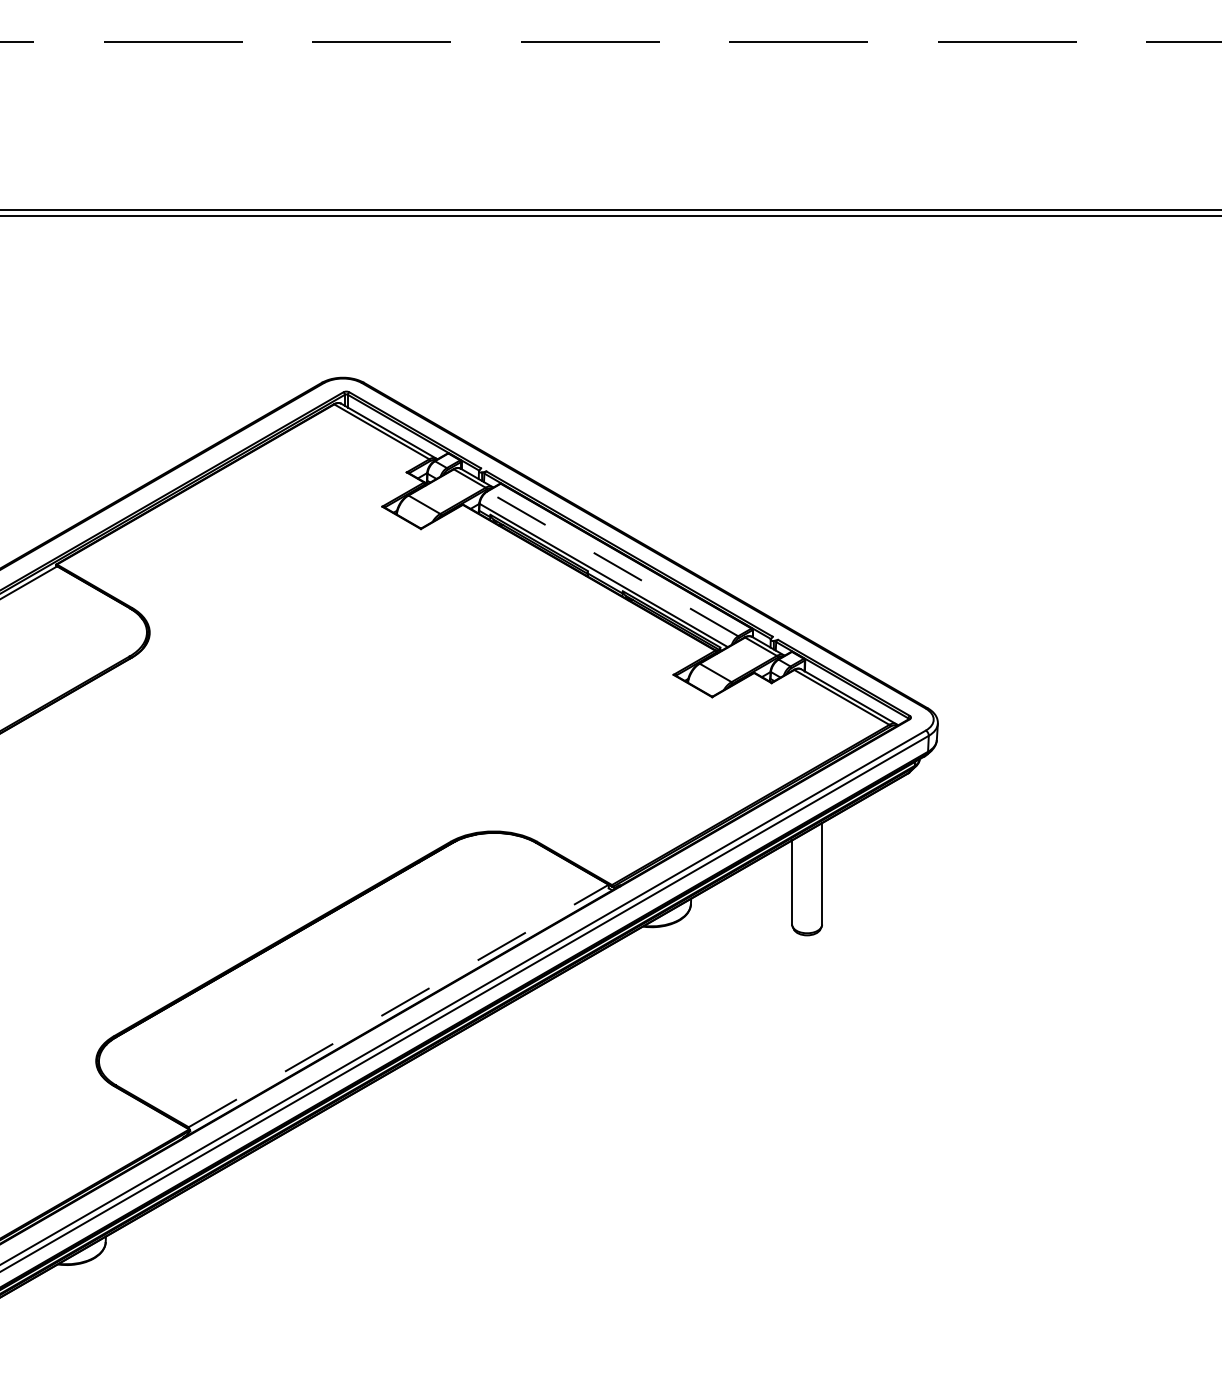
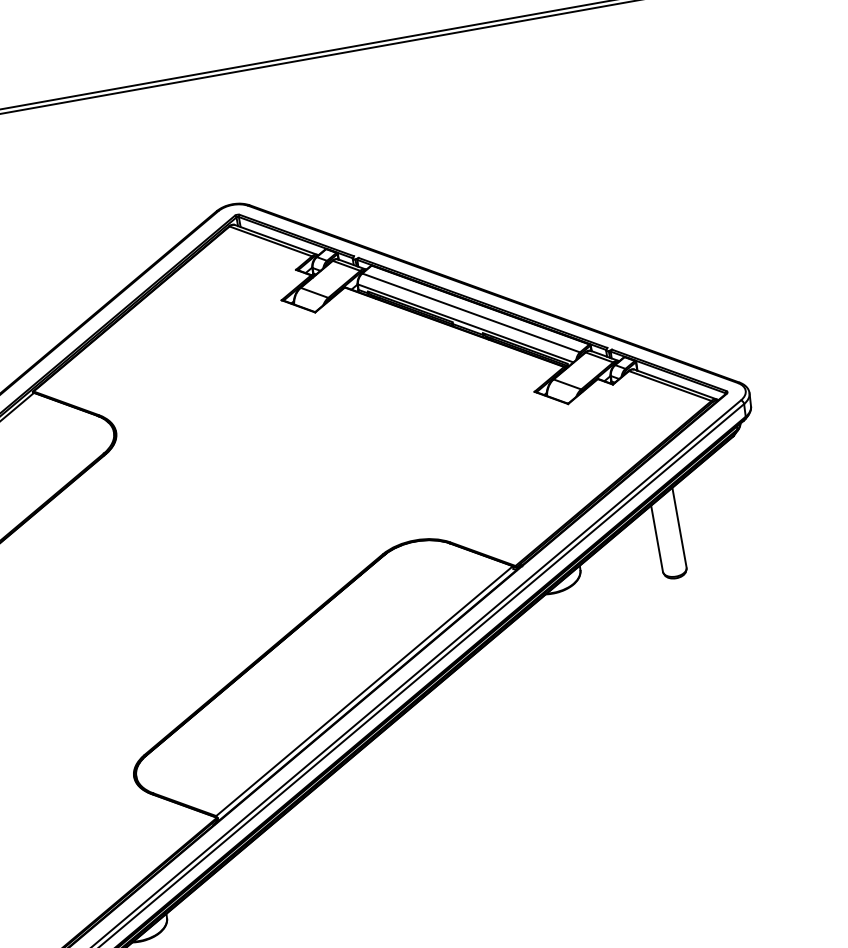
line: (612, 563) -> (470, 312), dashed -> solid
line: (399, 1005) -> (365, 690), dashed -> solid

